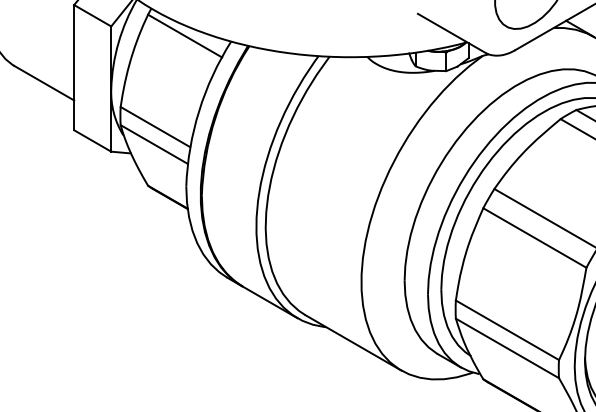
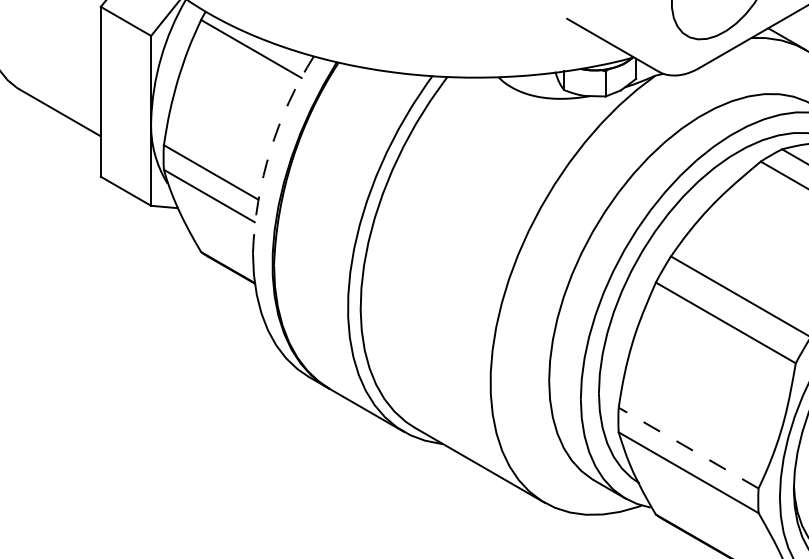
arc: (199, 110) -> (270, 150), solid -> dashed
line: (507, 330) -> (688, 448), solid -> dashed

